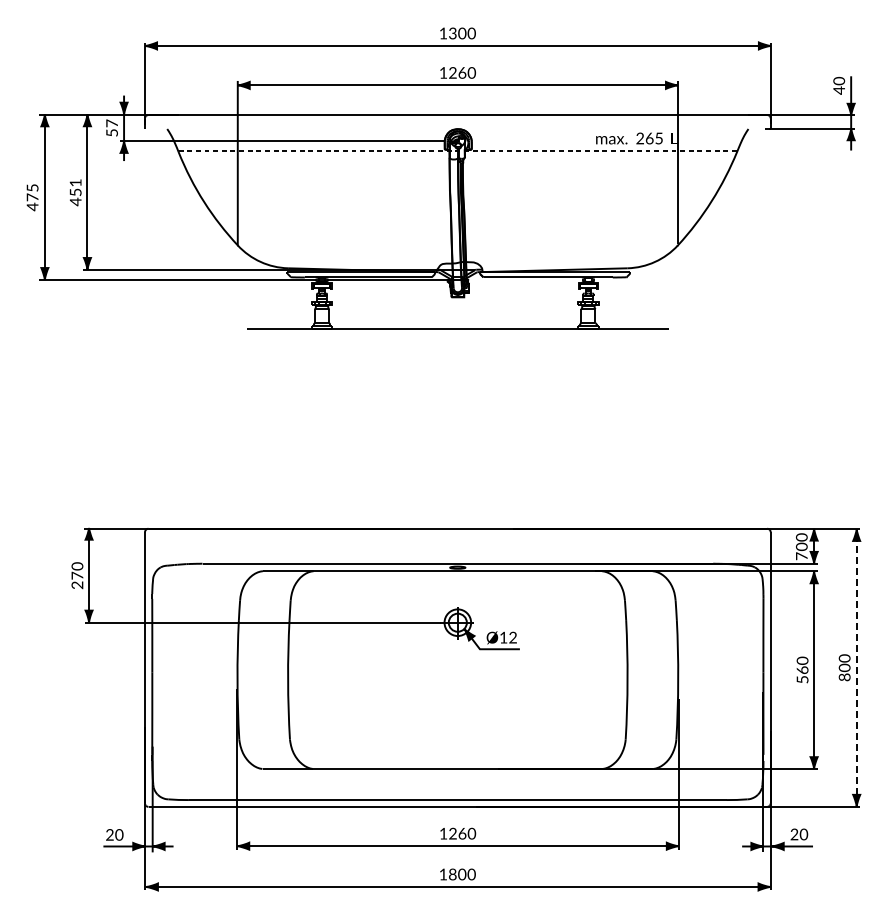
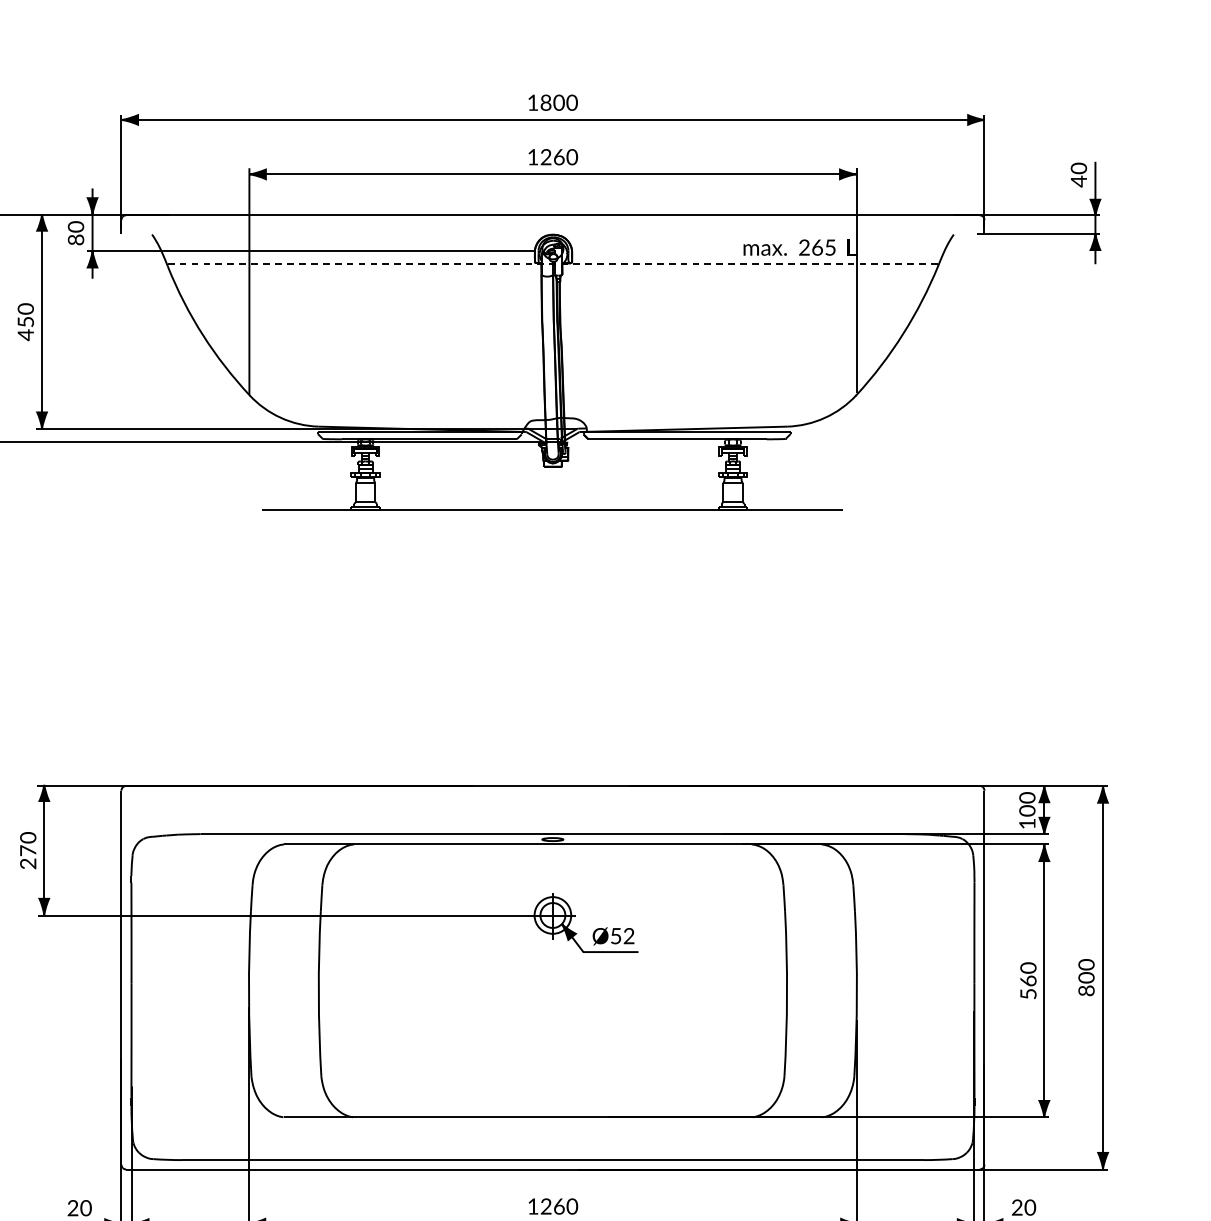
text: (452, 33) -> (545, 102), 1300 -> 1800
text: (111, 127) -> (75, 232), 57 -> 80
text: (75, 182) -> (25, 308), 451 -> 450
text: (801, 556) -> (1026, 824), 700 -> 100
text: (503, 637) -> (615, 935), Ø12 -> Ø52
line: (856, 664) -> (1102, 973), dashed -> solid

